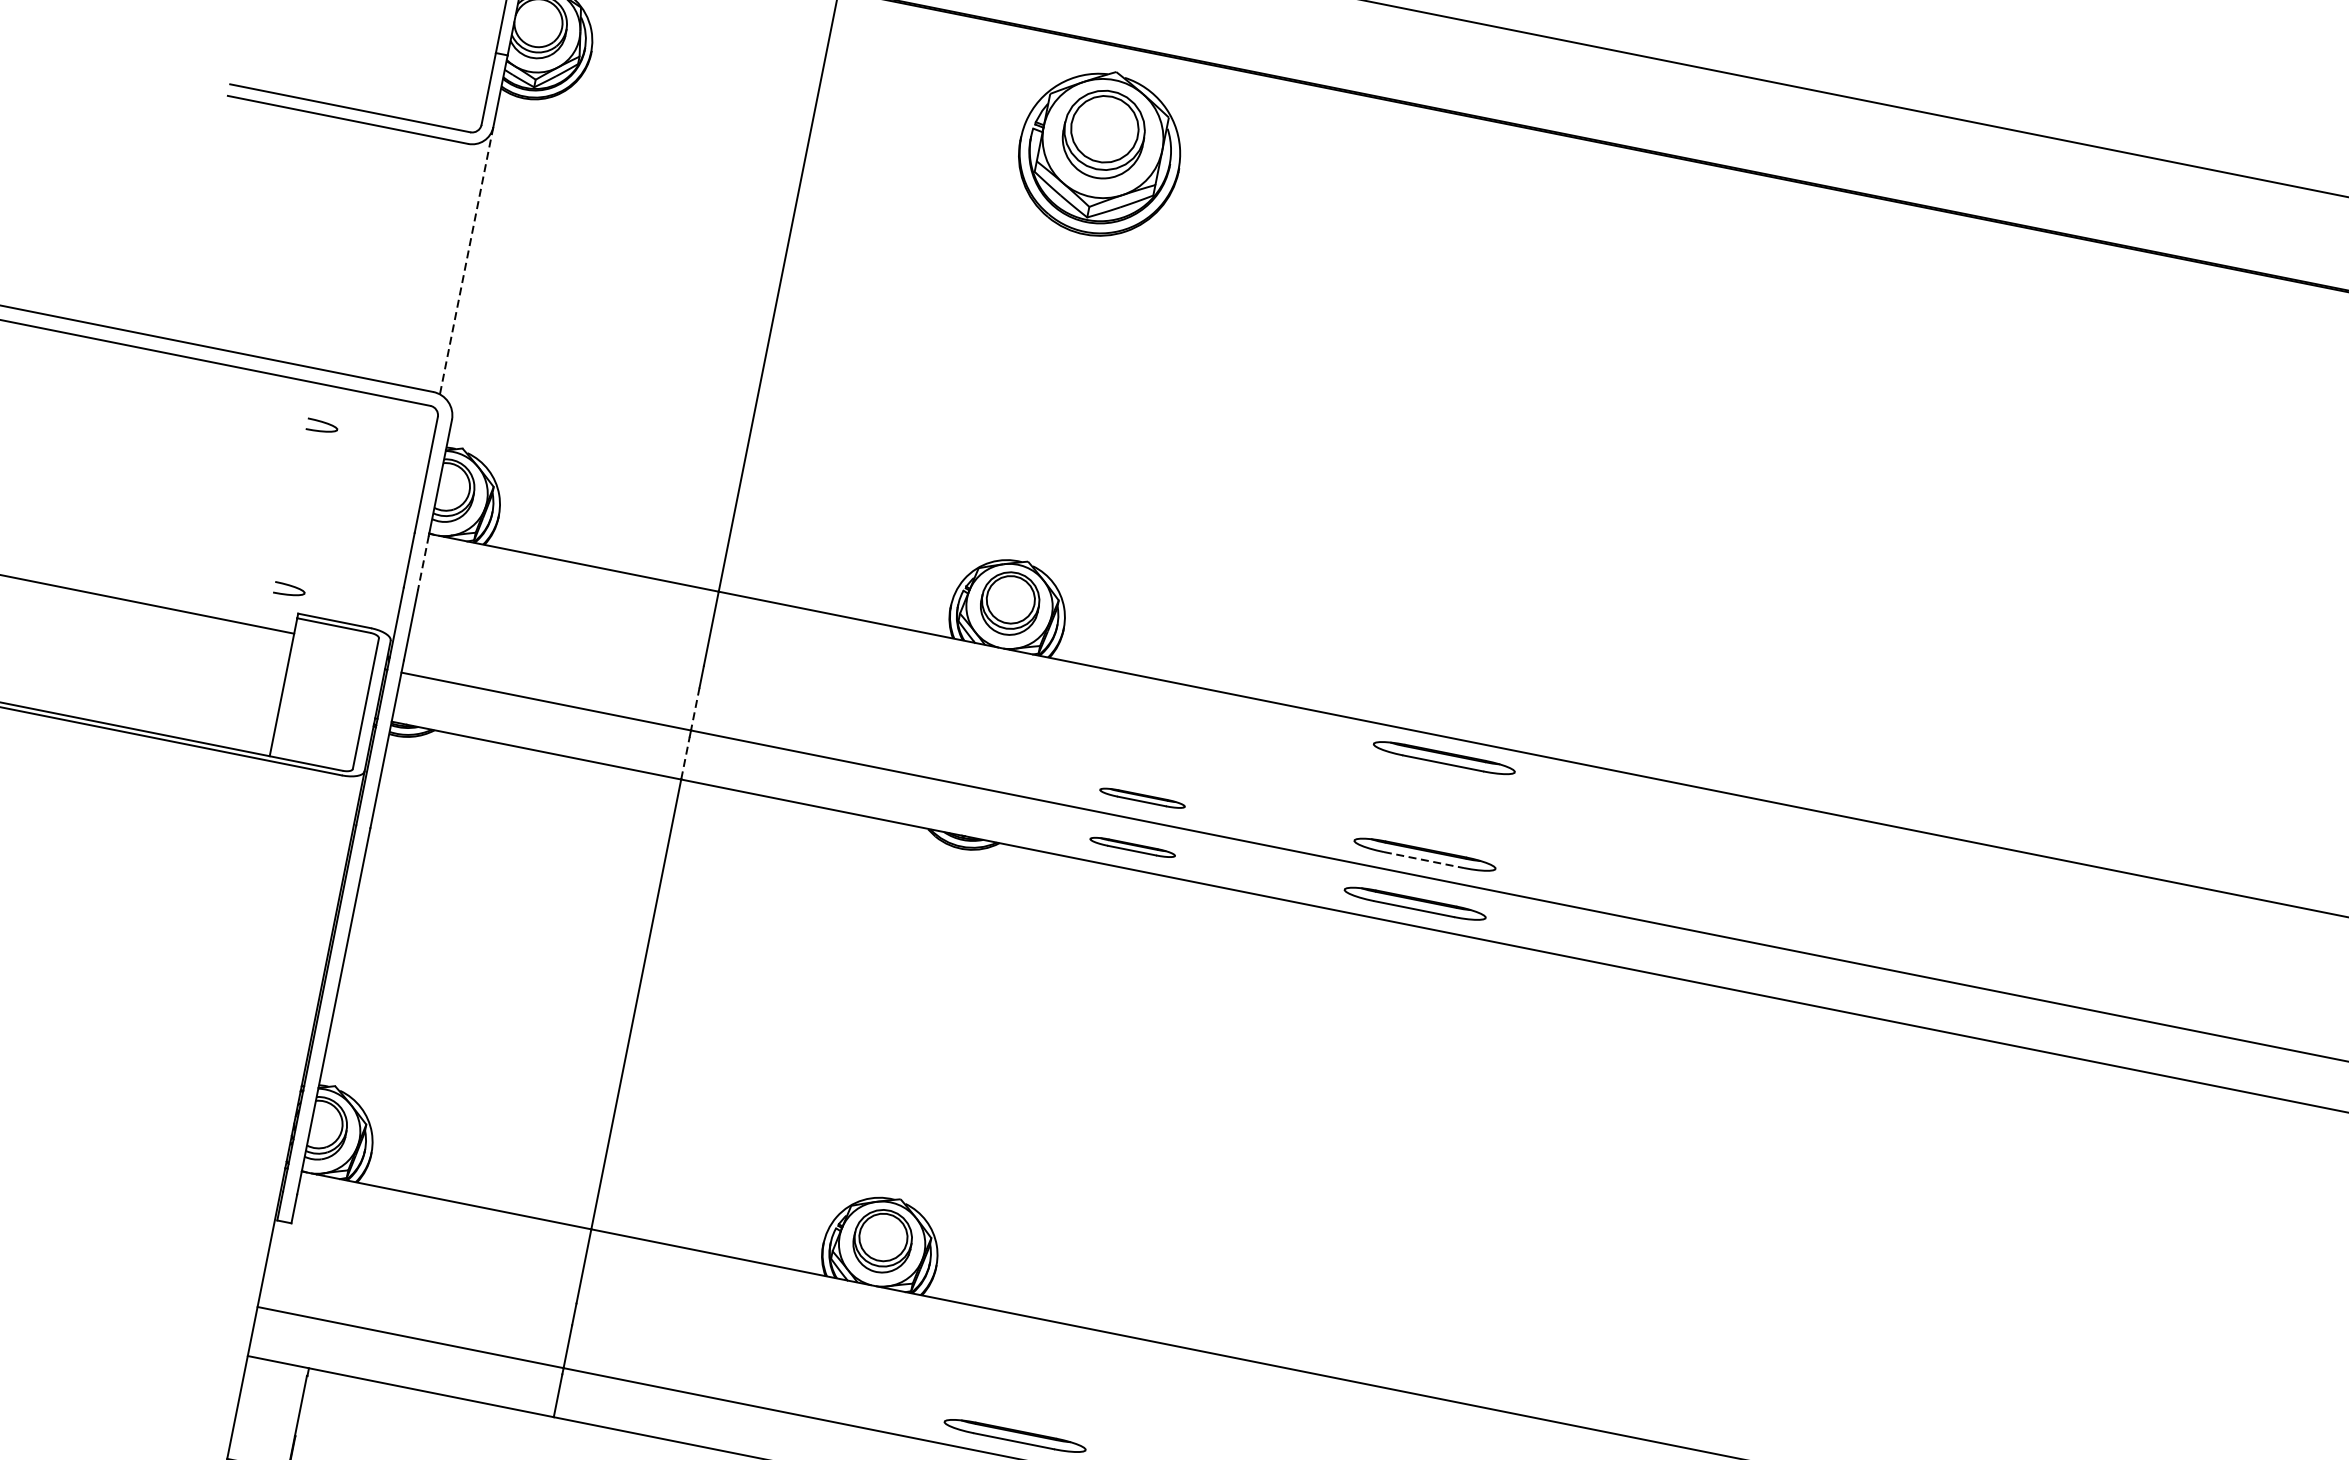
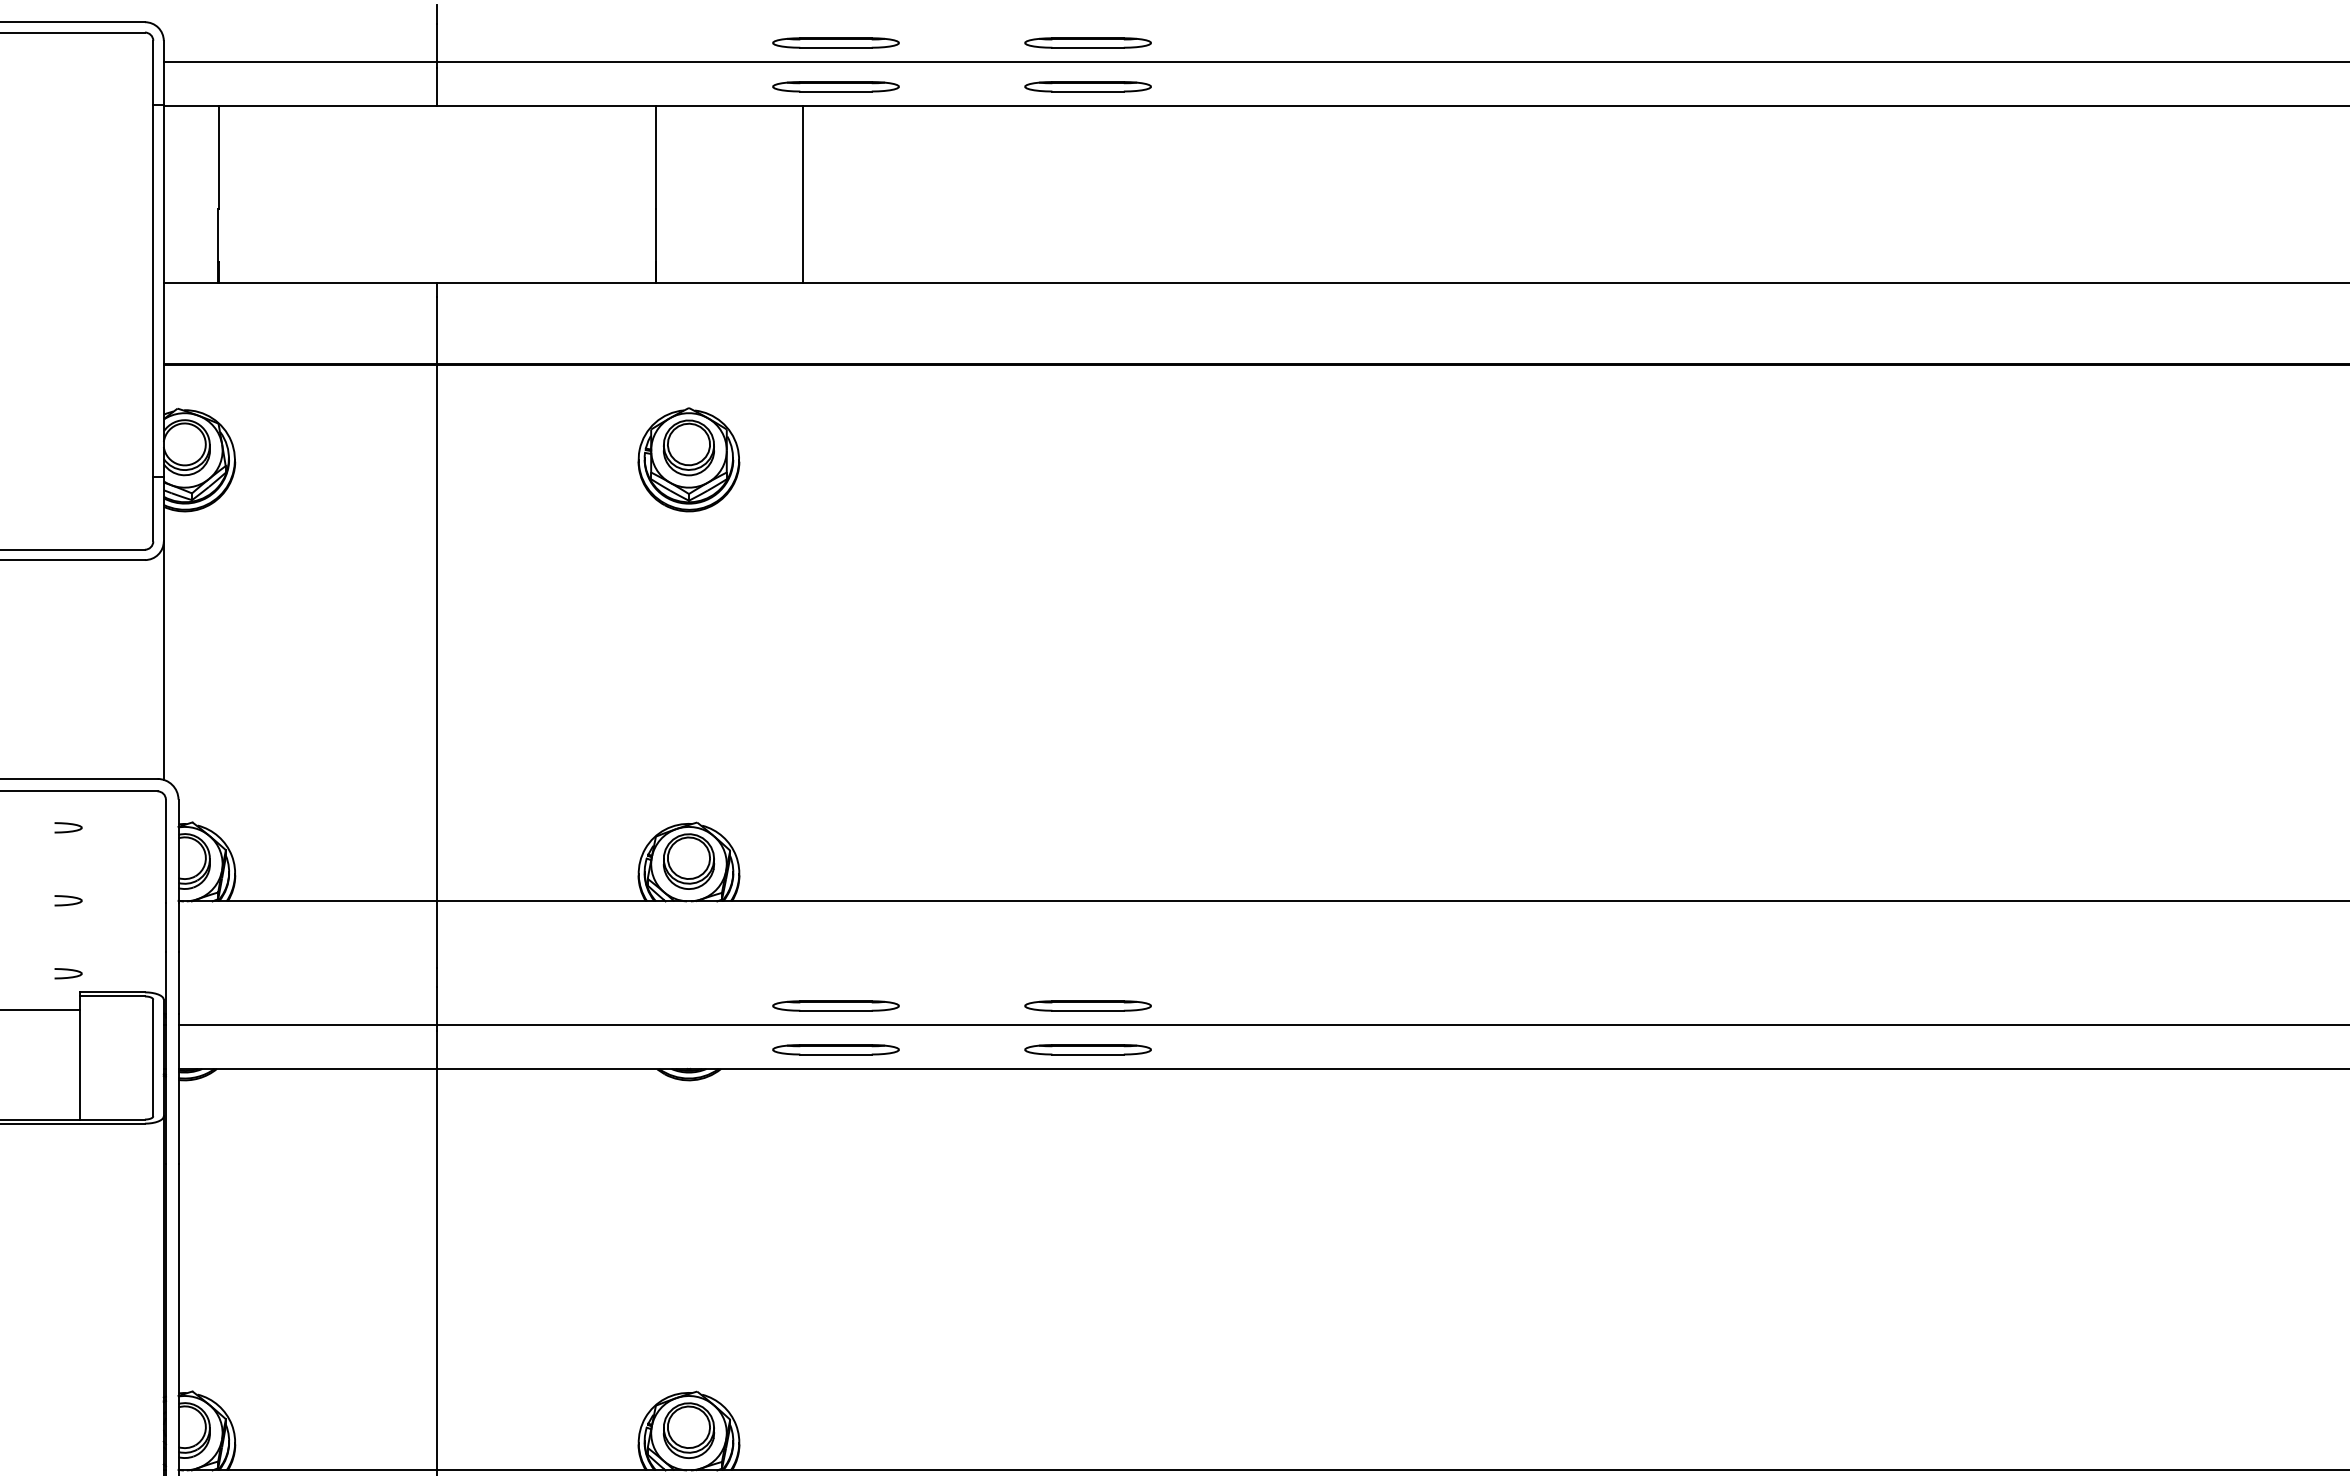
part: (1099, 152) -> (688, 459), size x0.71
line: (466, 261) -> (163, 661), dashed -> solid
curve: (306, 504) -> (68, 897), added
line: (423, 563) -> (178, 927), dashed -> solid
line: (694, 709) -> (436, 1006), dashed -> solid
line: (685, 757) -> (436, 1049), dashed -> solid
part: (1443, 757) -> (1087, 919), removed
part: (1142, 797) -> (835, 1005), size x1.67
part: (1132, 846) -> (835, 1049), size x1.67
line: (1424, 859) -> (1088, 1010), dashed -> solid

